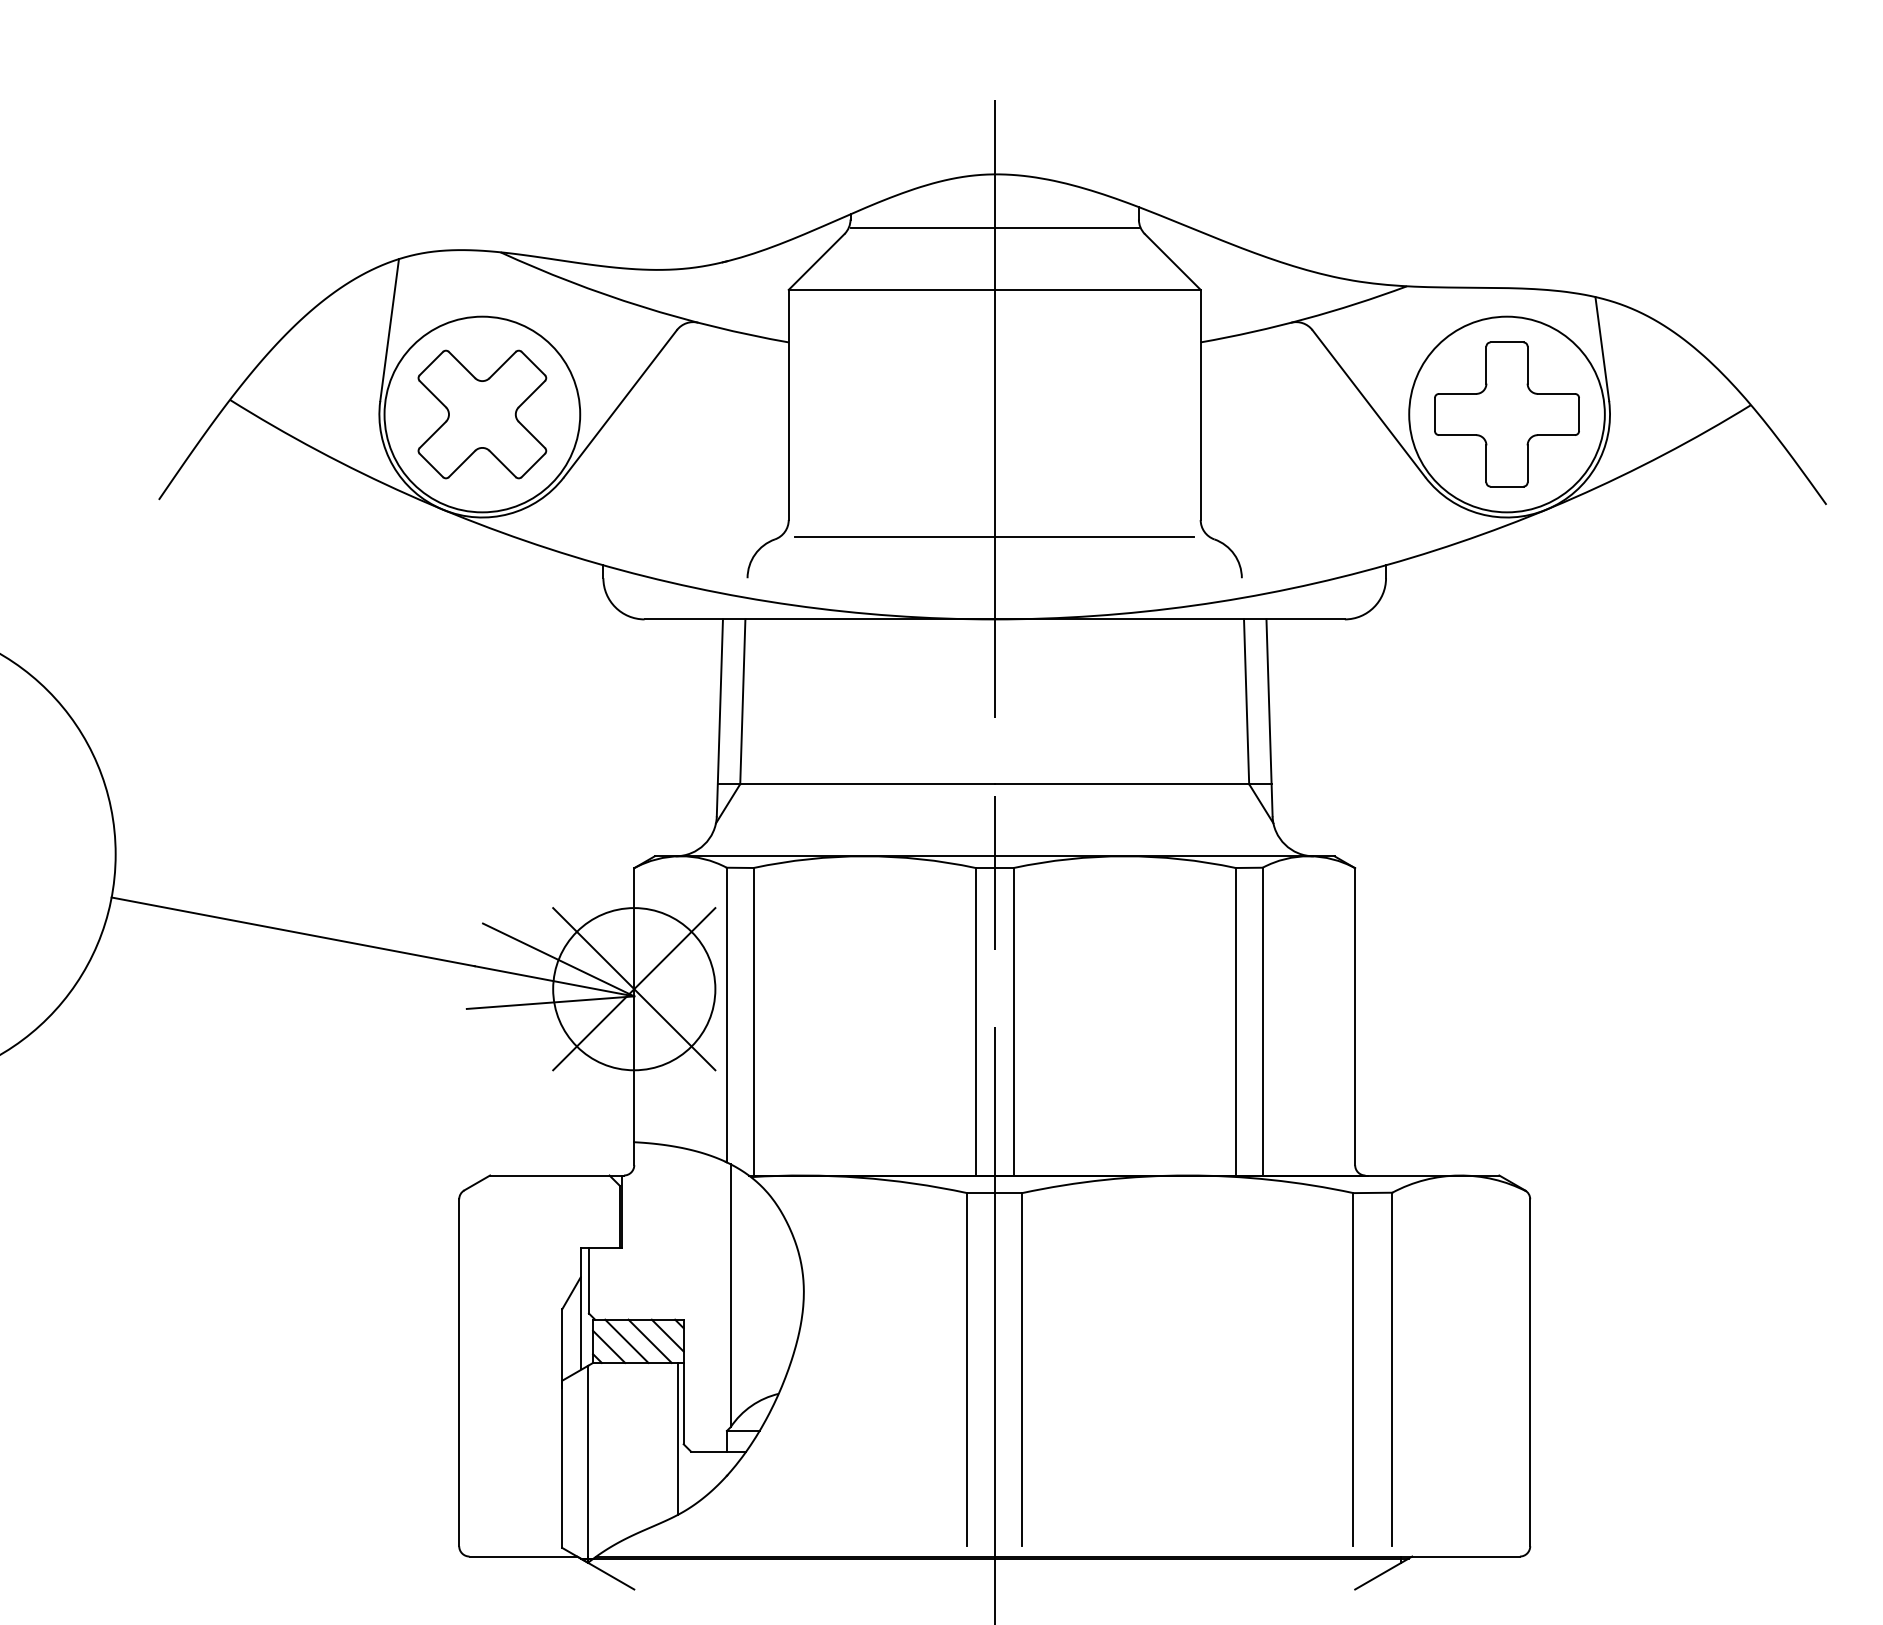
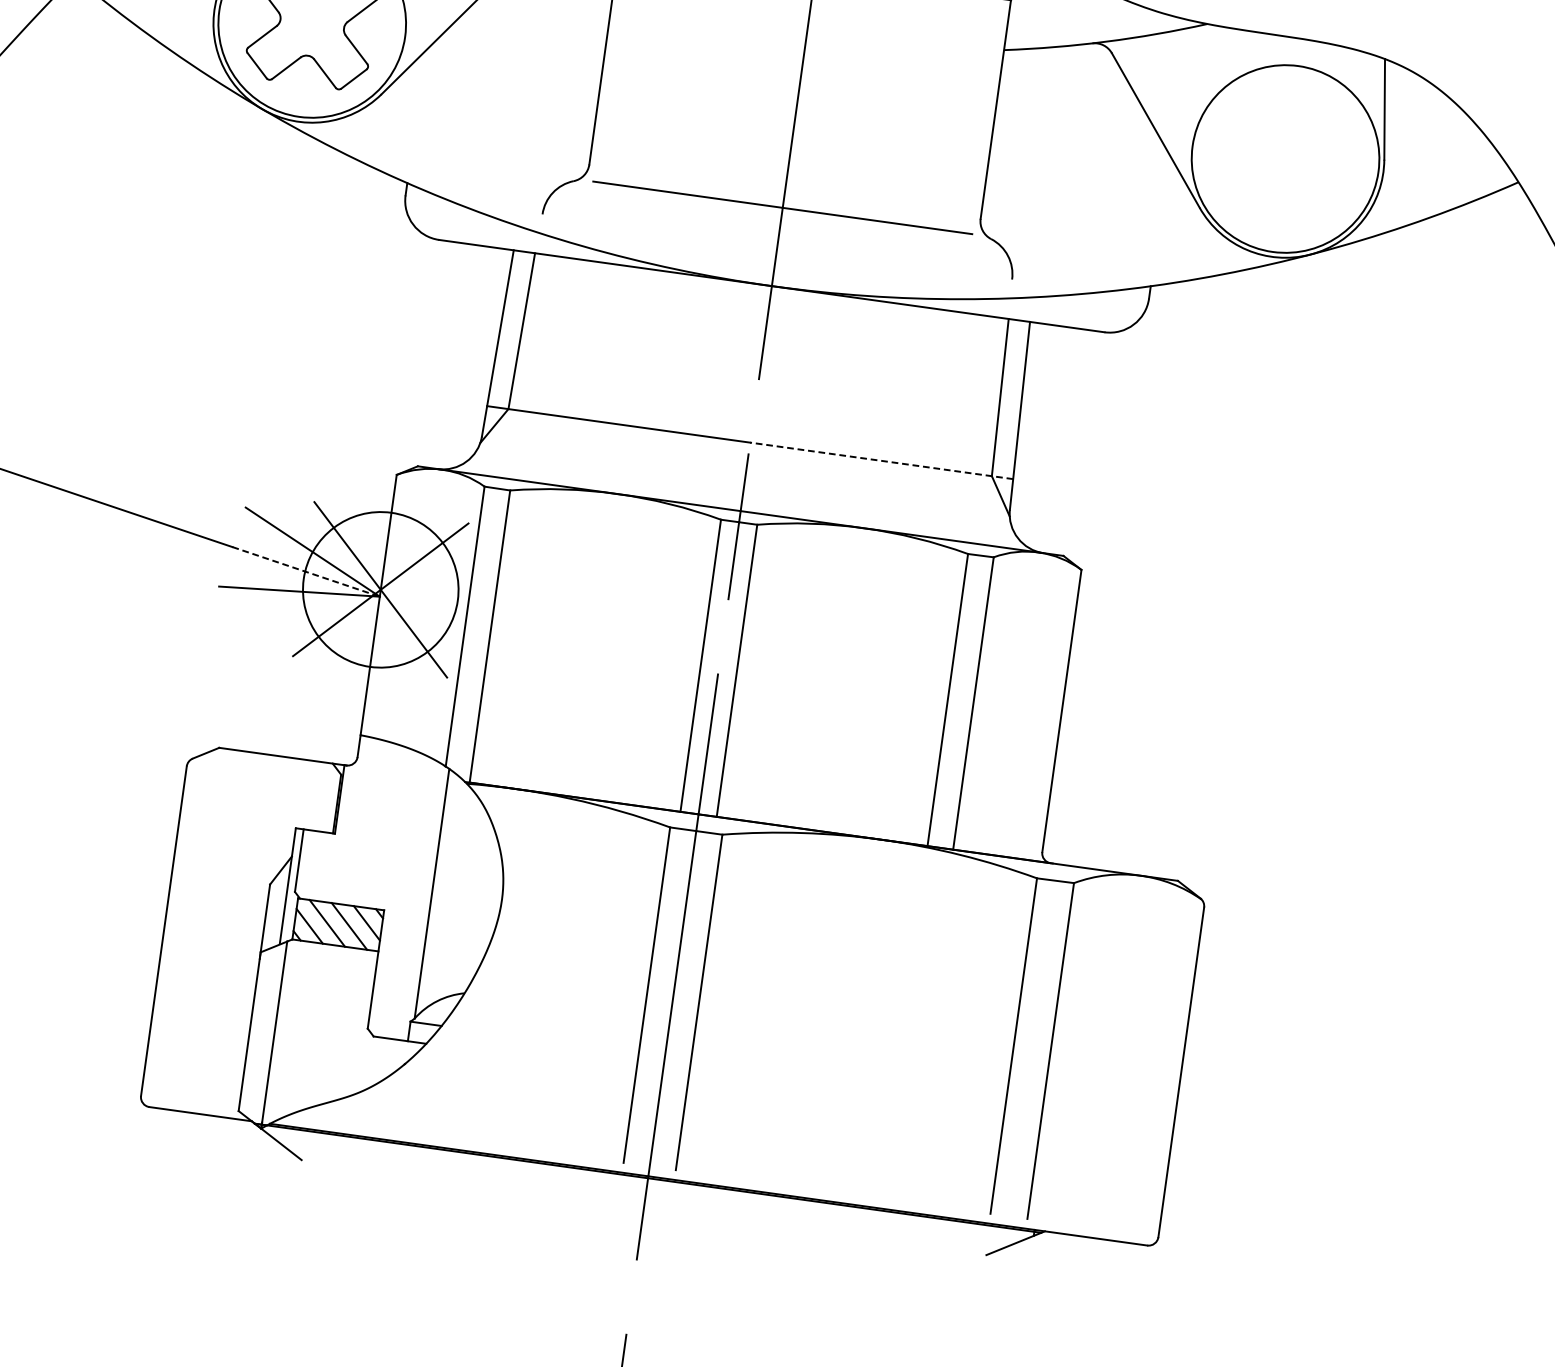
part: (1506, 414) -> (1285, 158), removed
line: (1132, 784) -> (881, 461), solid -> dashed
line: (555, 981) -> (306, 572), solid -> dashed
line: (677, 1438) -> (362, 1022), removed

